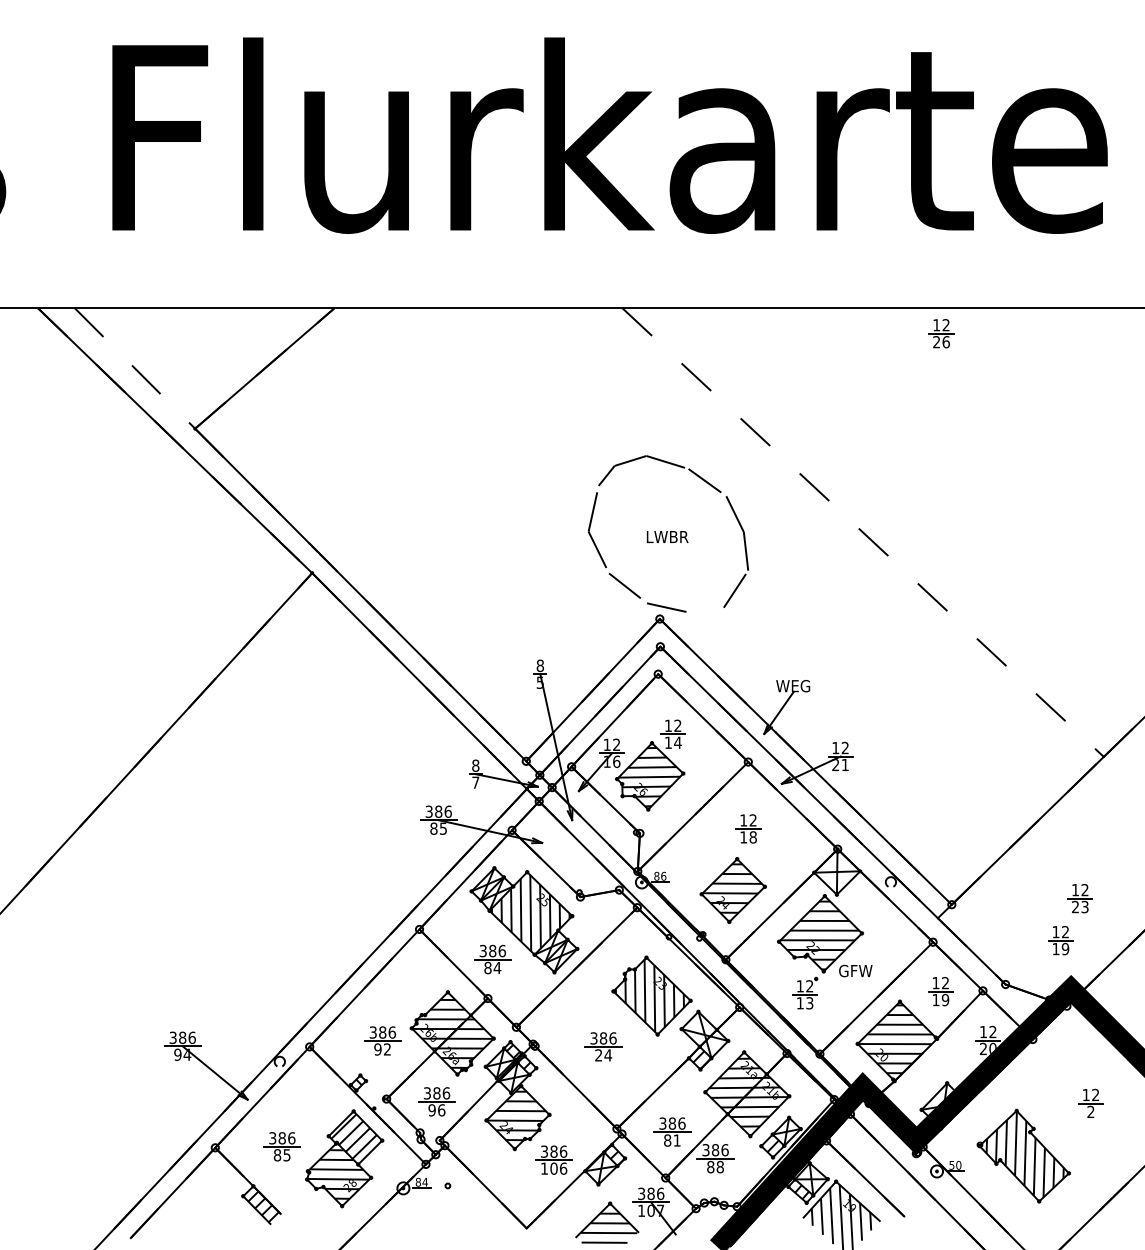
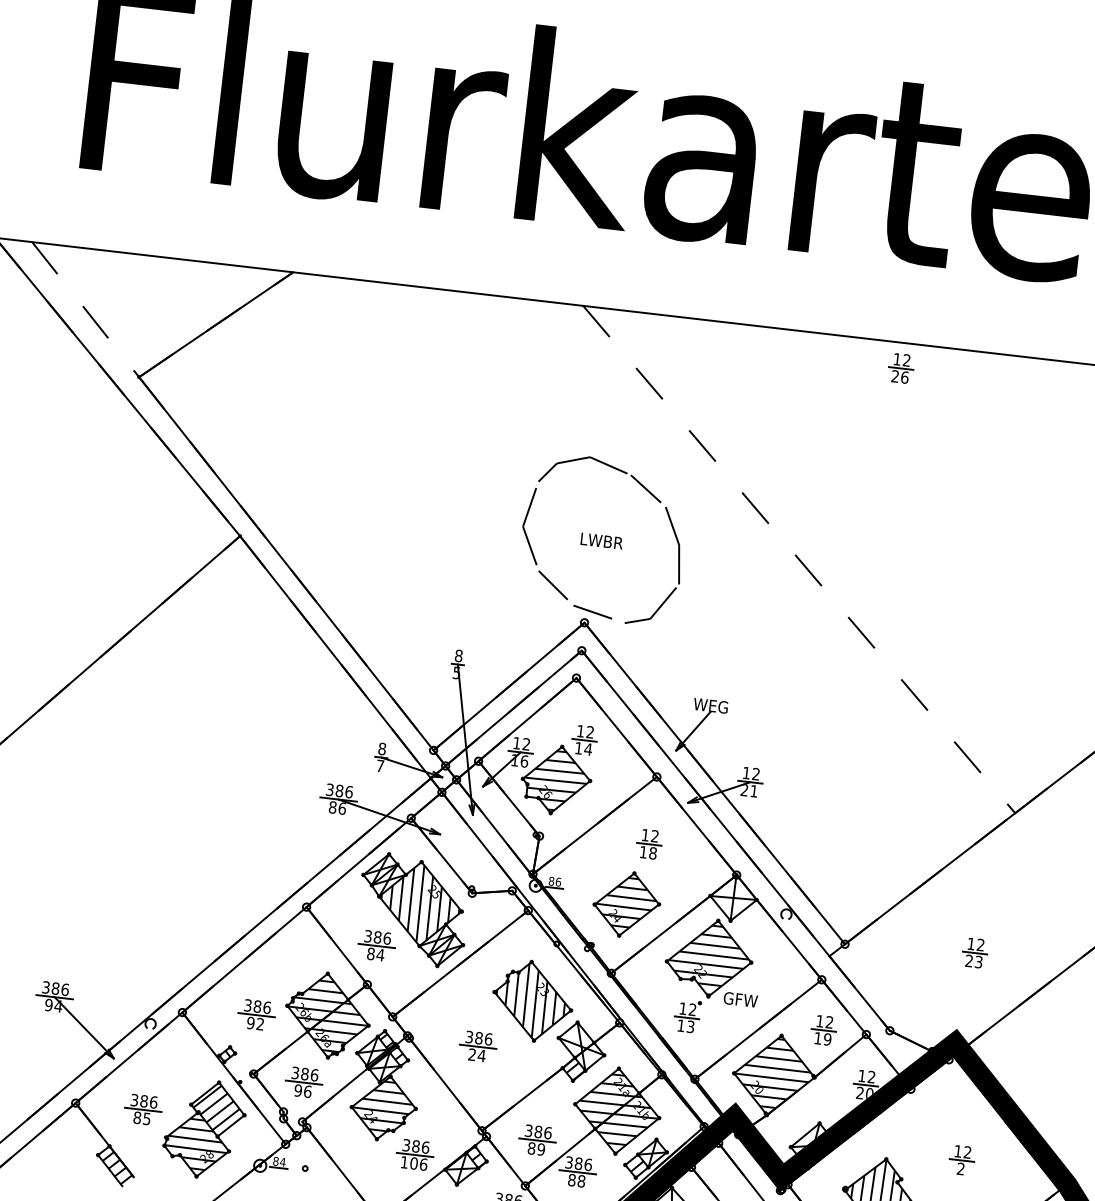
line: (711, 610) -> (637, 620), added
text: (443, 828) -> (342, 808), 85 -> 86
part: (1060, 940) -> (950, 992), removed
text: (676, 1140) -> (540, 1149), 81 -> 89

